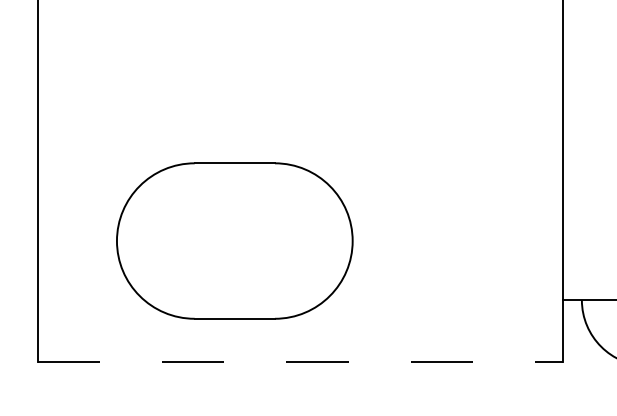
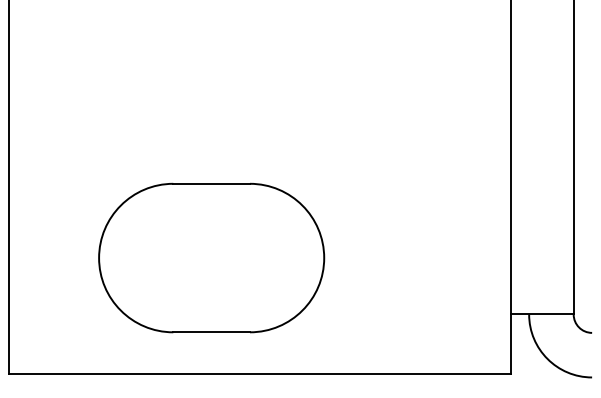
part: (234, 240) -> (211, 257), moved
line: (300, 361) -> (260, 373), dashed -> solid

